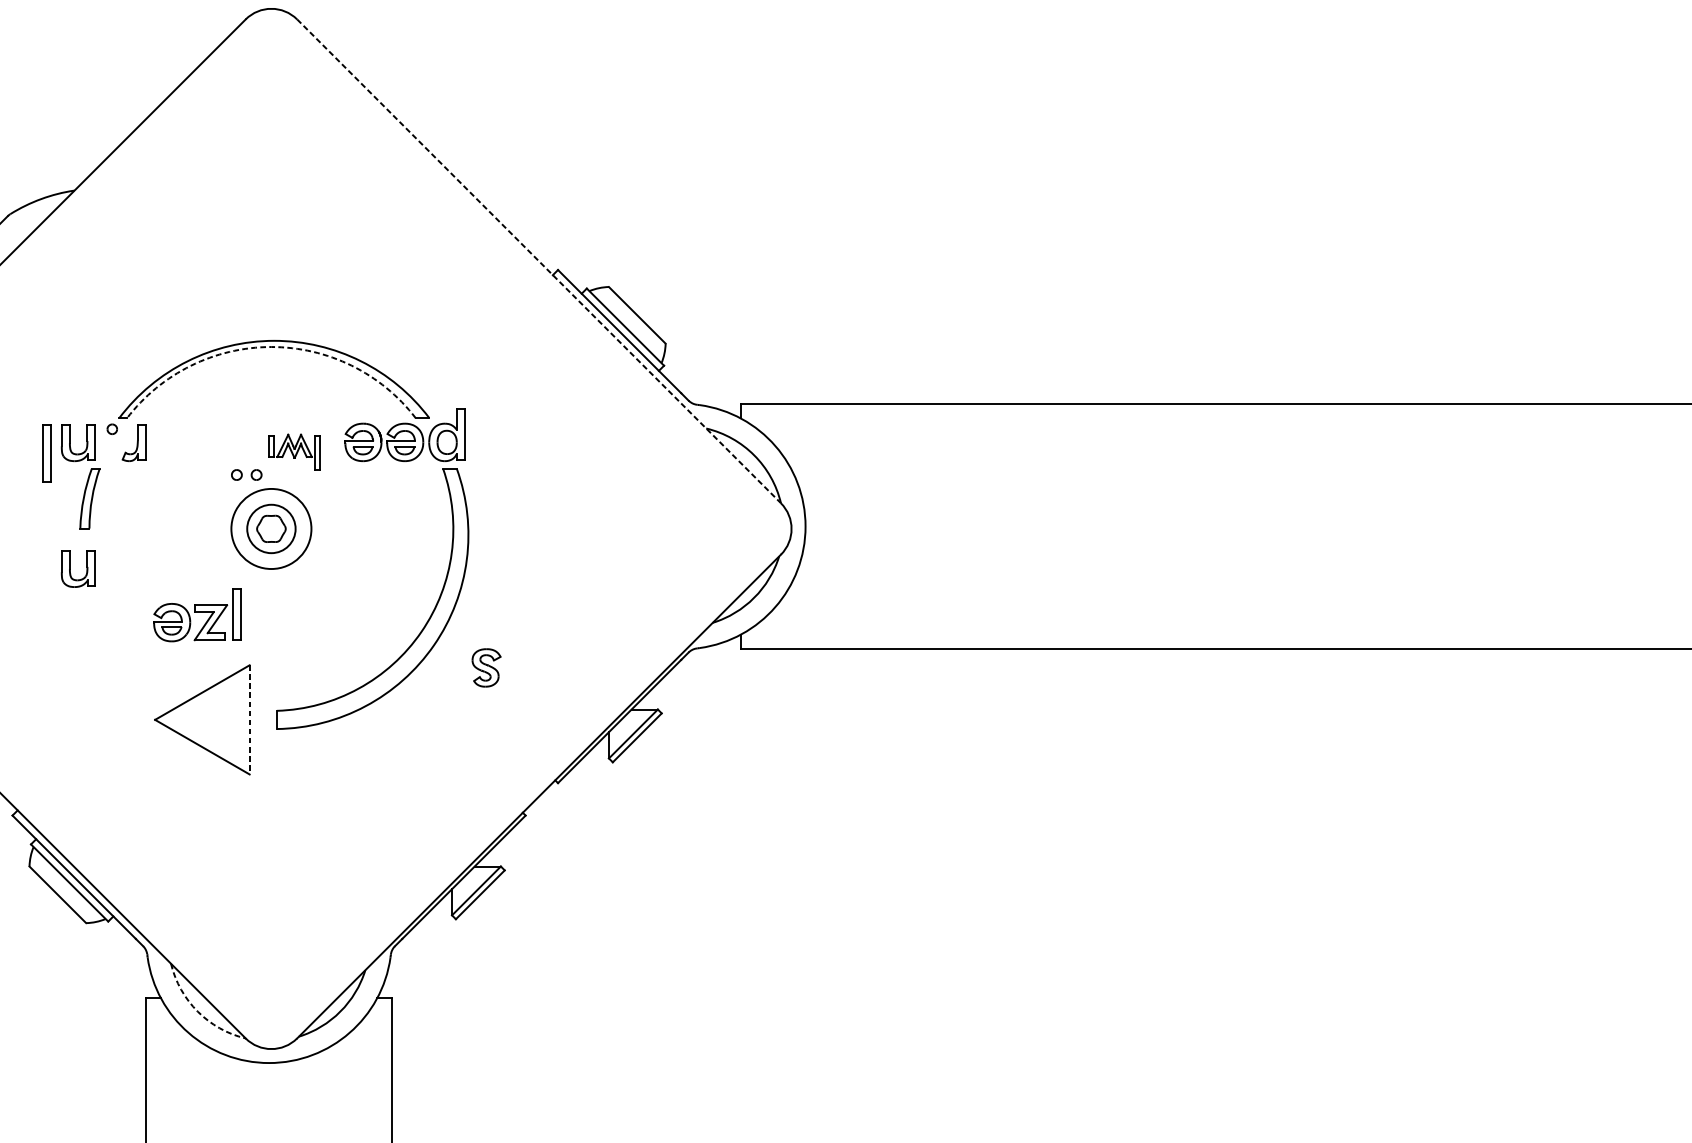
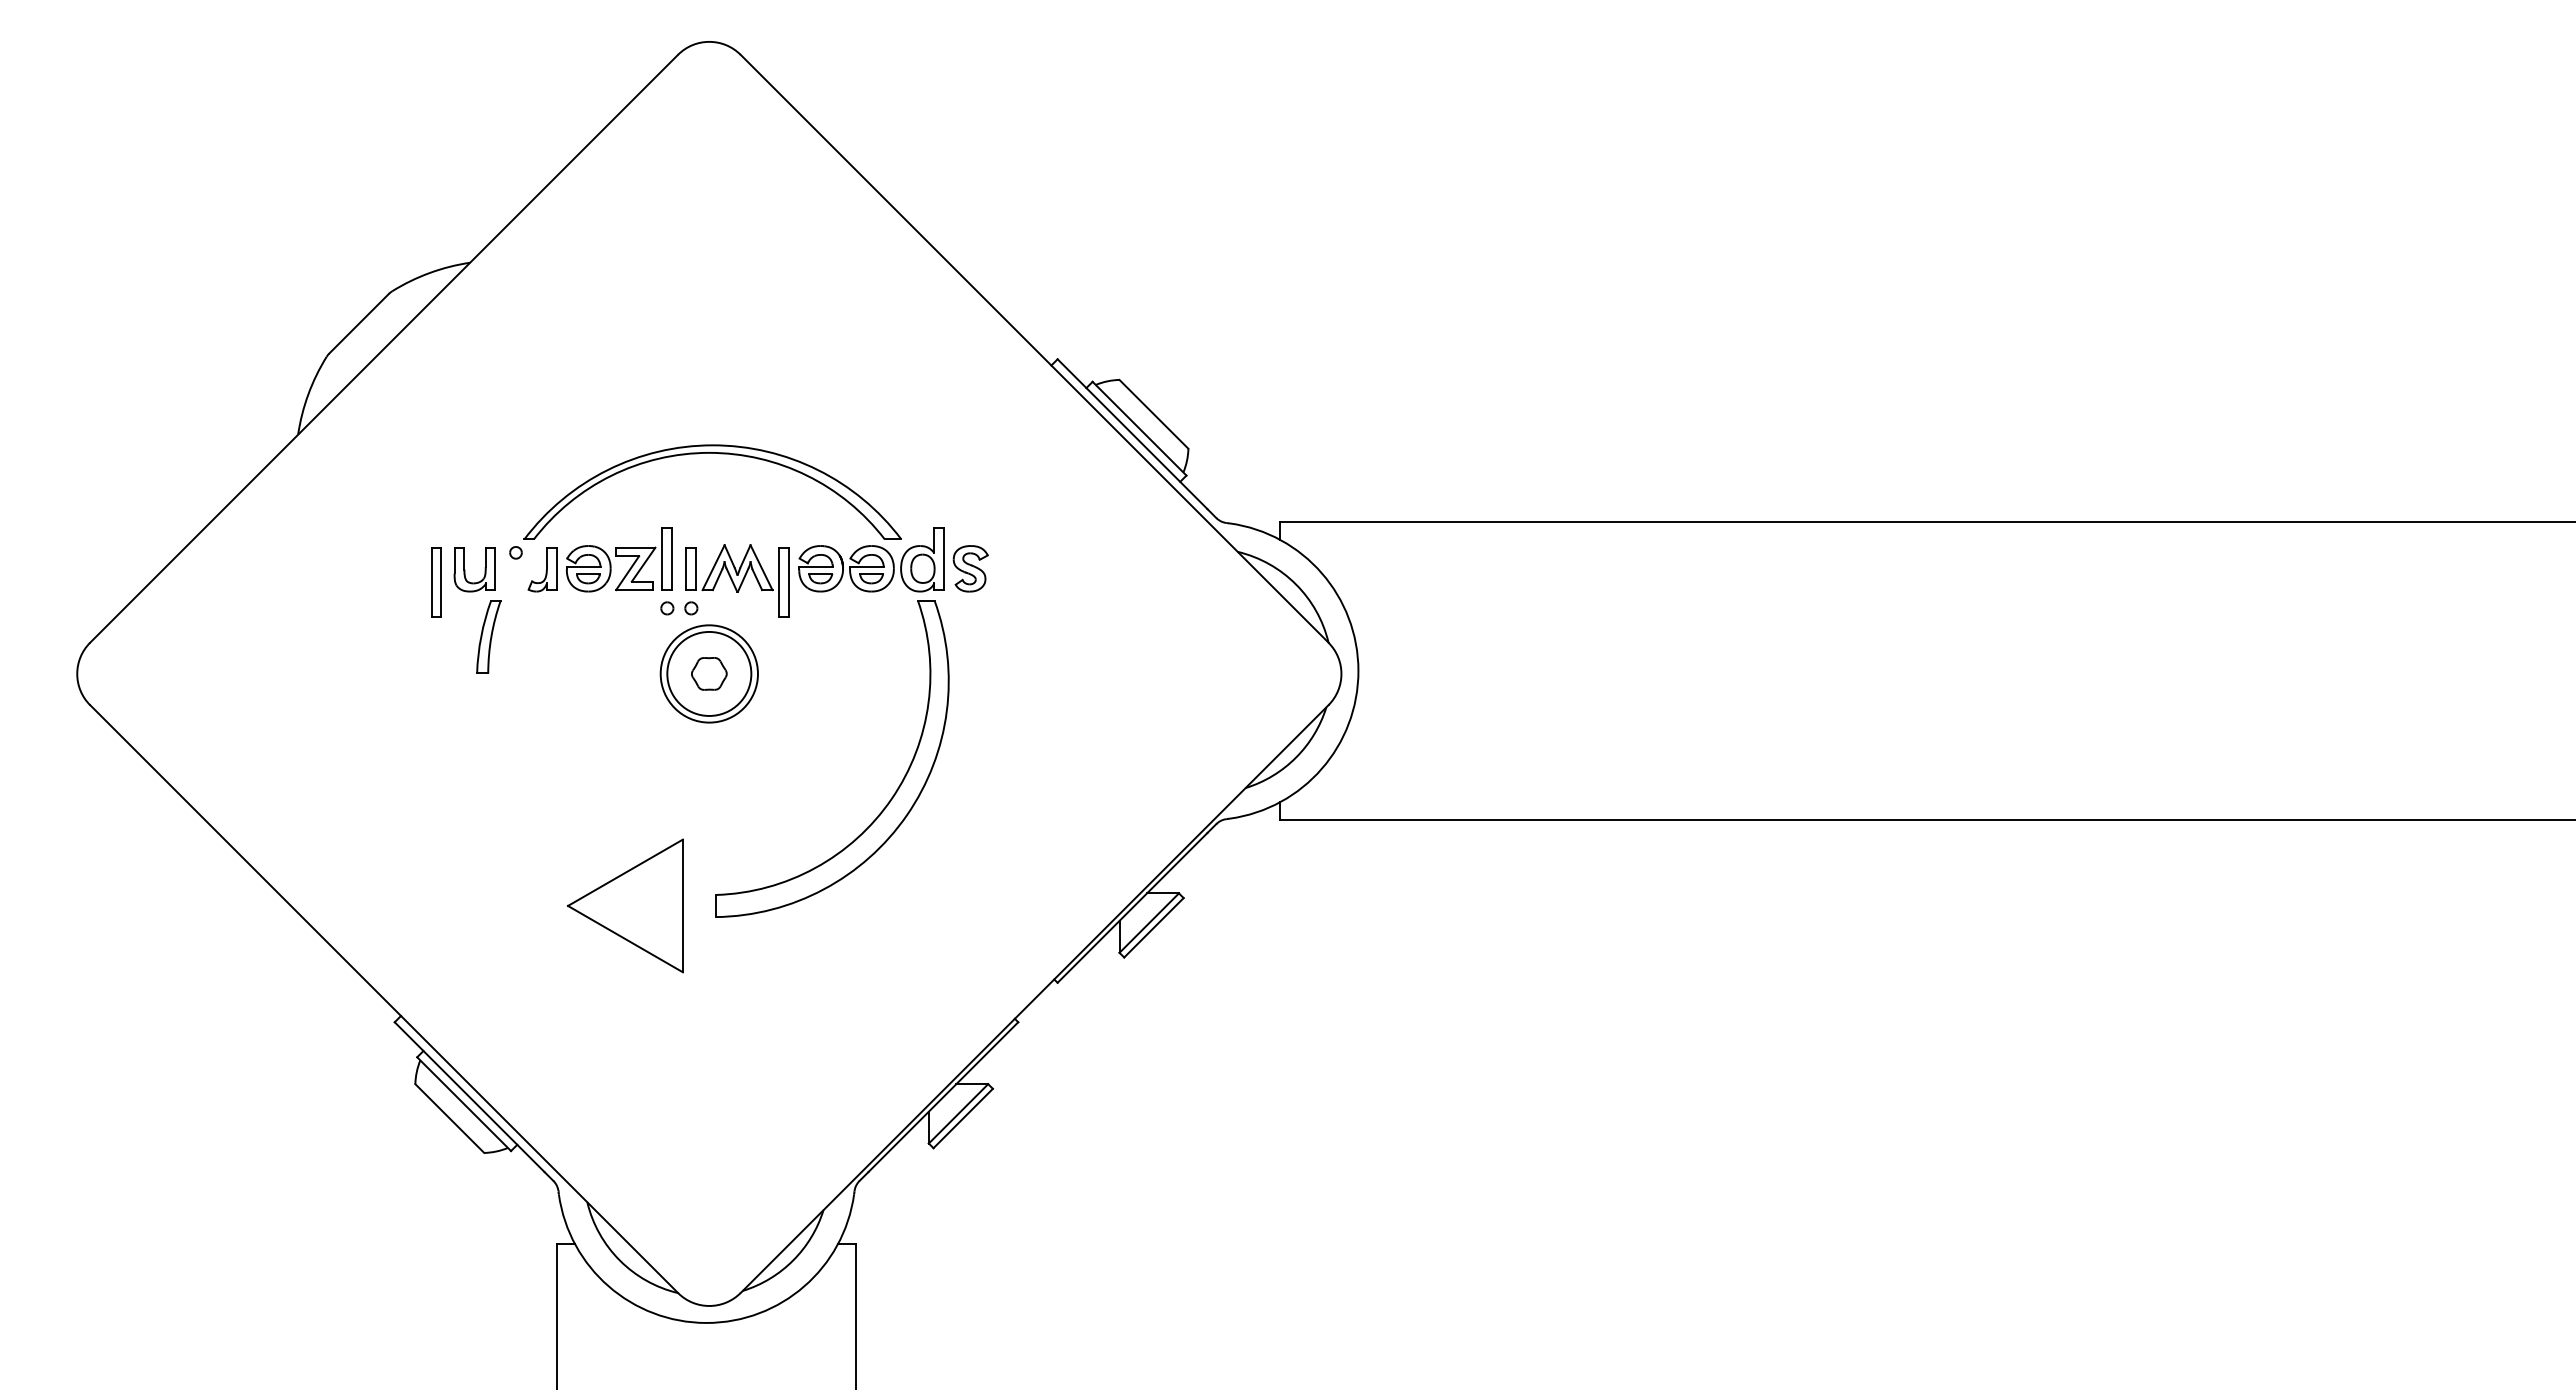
line: (539, 261) -> (1034, 348), dashed -> solid
arc: (271, 346) -> (709, 452), dashed -> solid
part: (294, 452) -> (737, 580), size x1.67
circle: (271, 528) -> (709, 673), size x1.43
part: (70, 568) -> (465, 722), removed
part: (197, 614) -> (619, 559), moved
part: (486, 667) -> (970, 568), moved
line: (249, 720) -> (682, 906), dashed -> solid
arc: (197, 1011) -> (619, 1260), dashed -> solid

